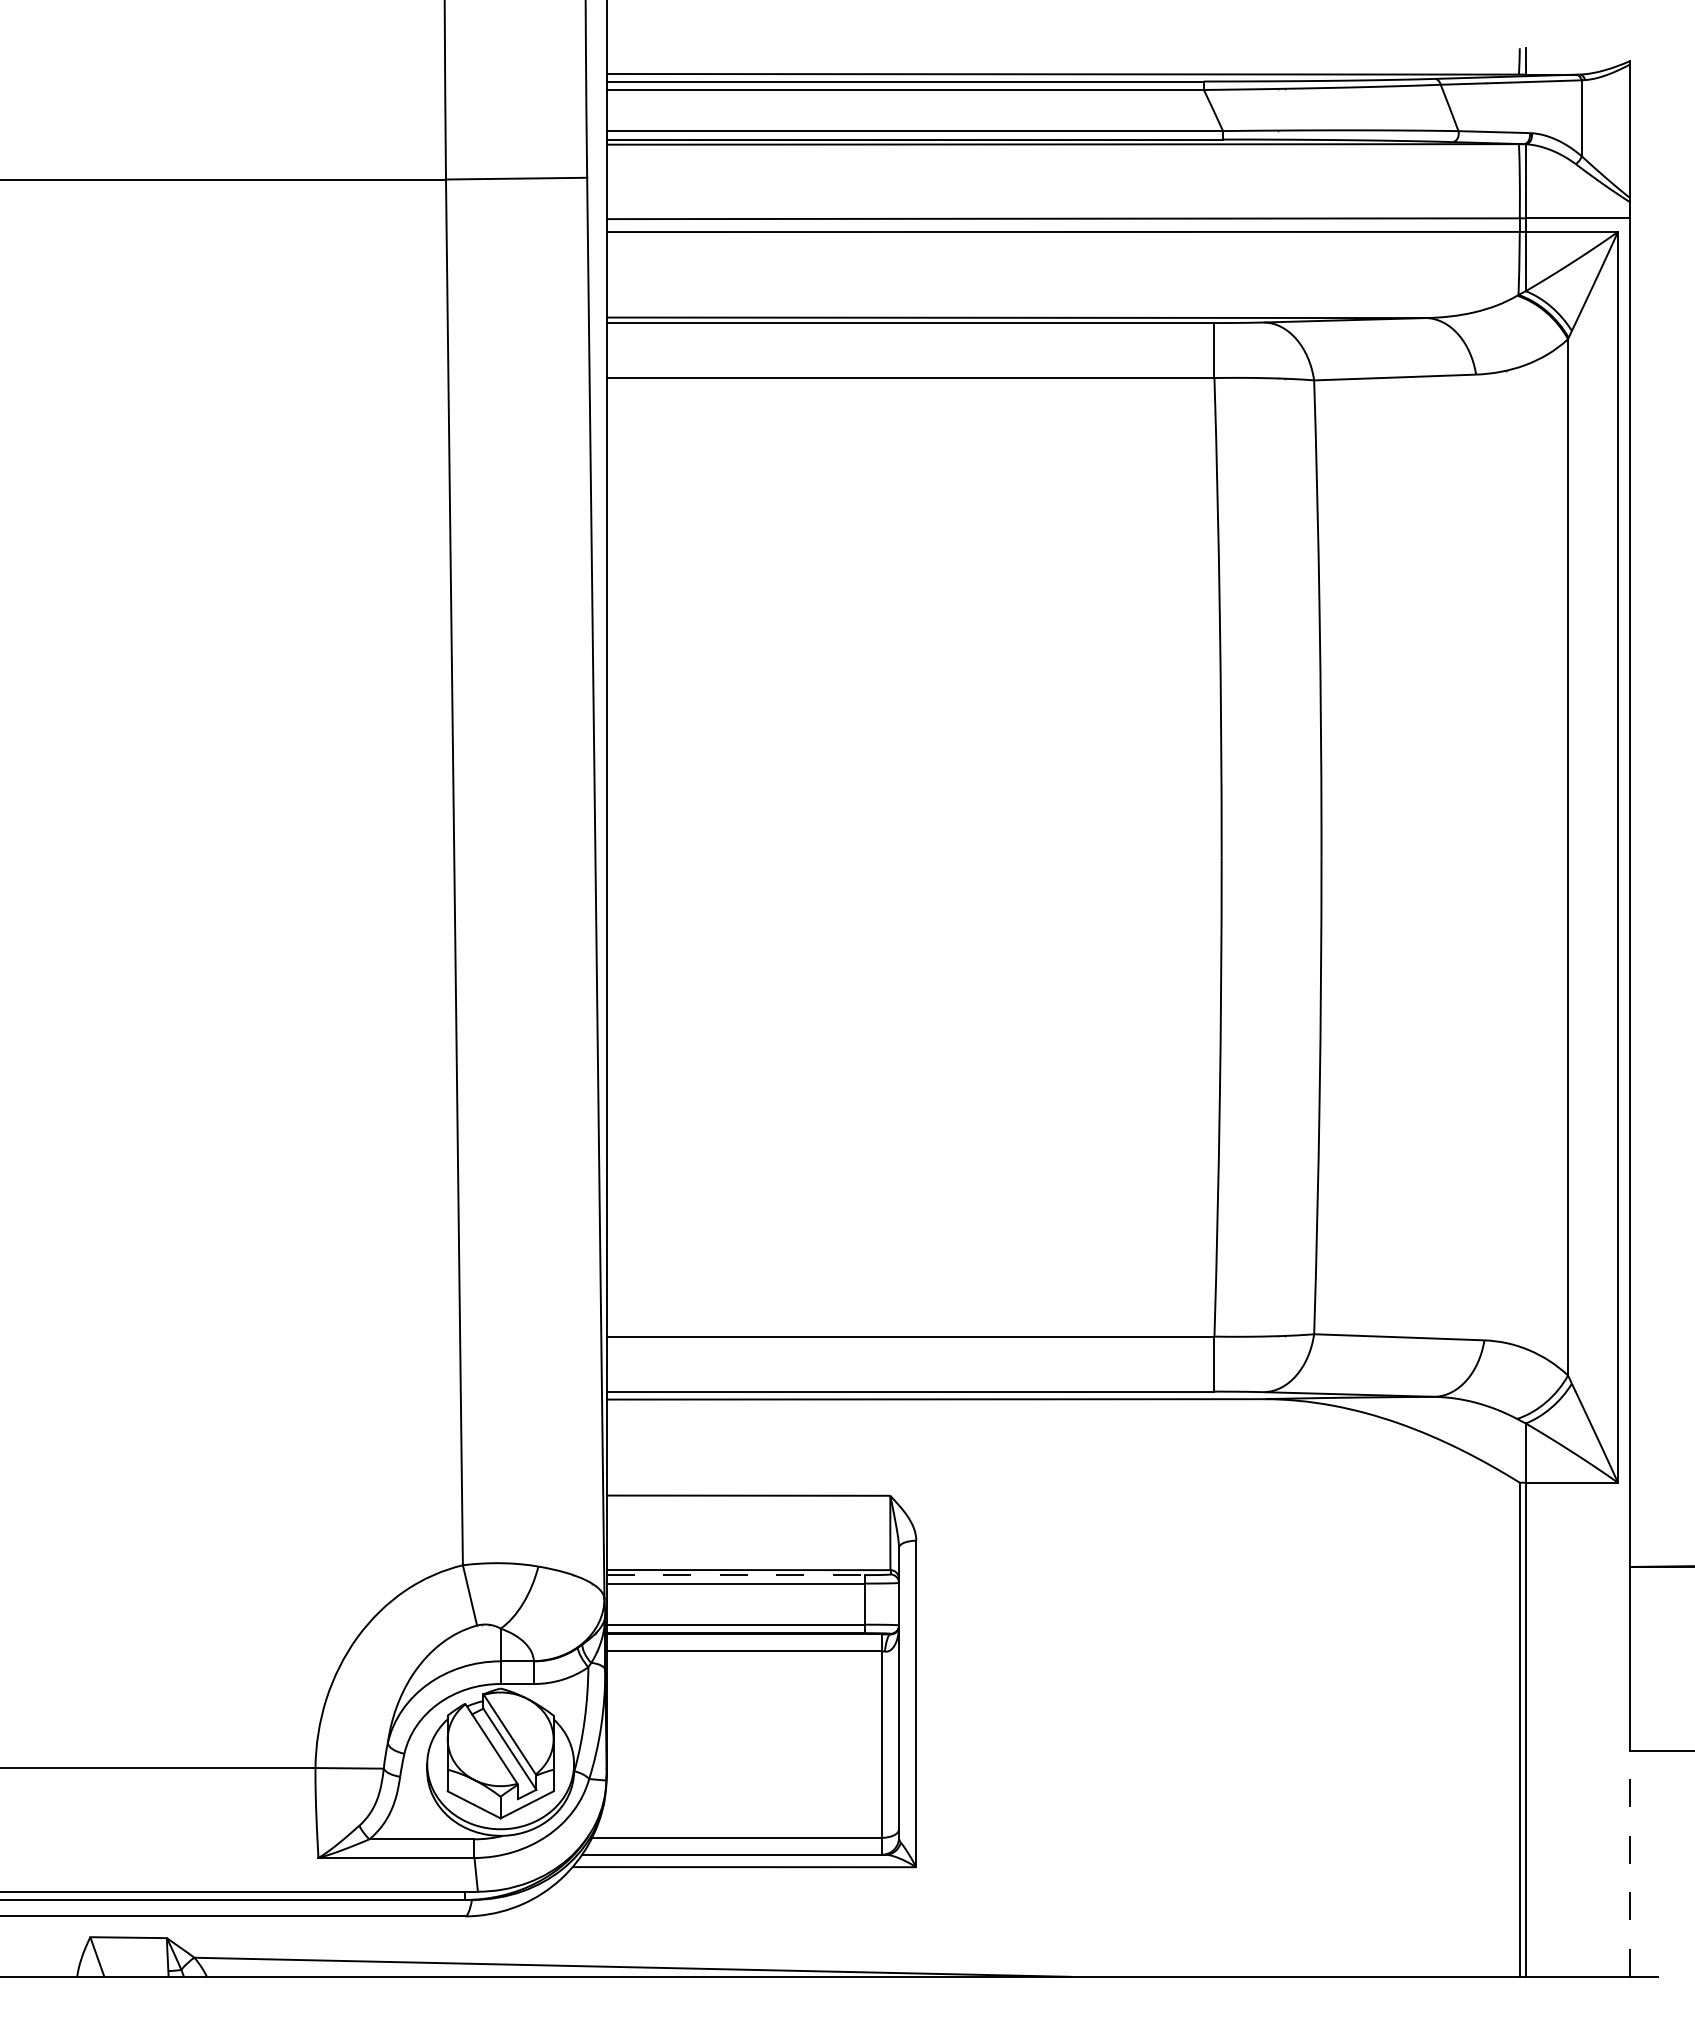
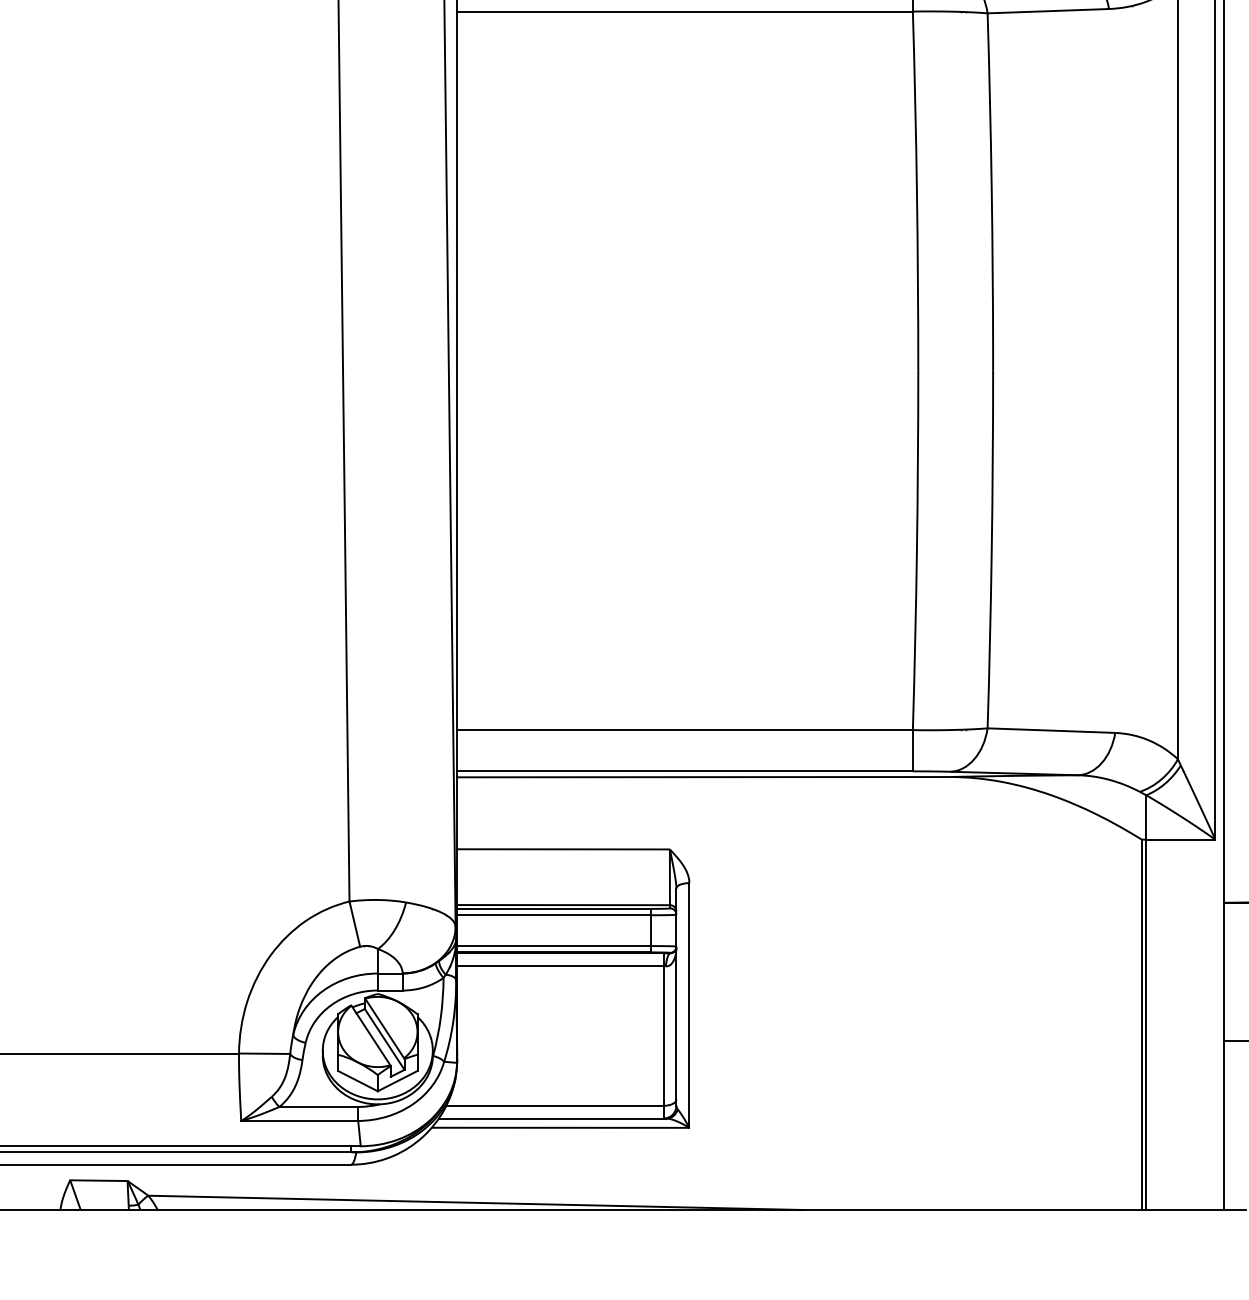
line: (736, 1575) -> (554, 909), dashed -> solid
line: (1630, 1863) -> (1224, 1125), dashed -> solid

